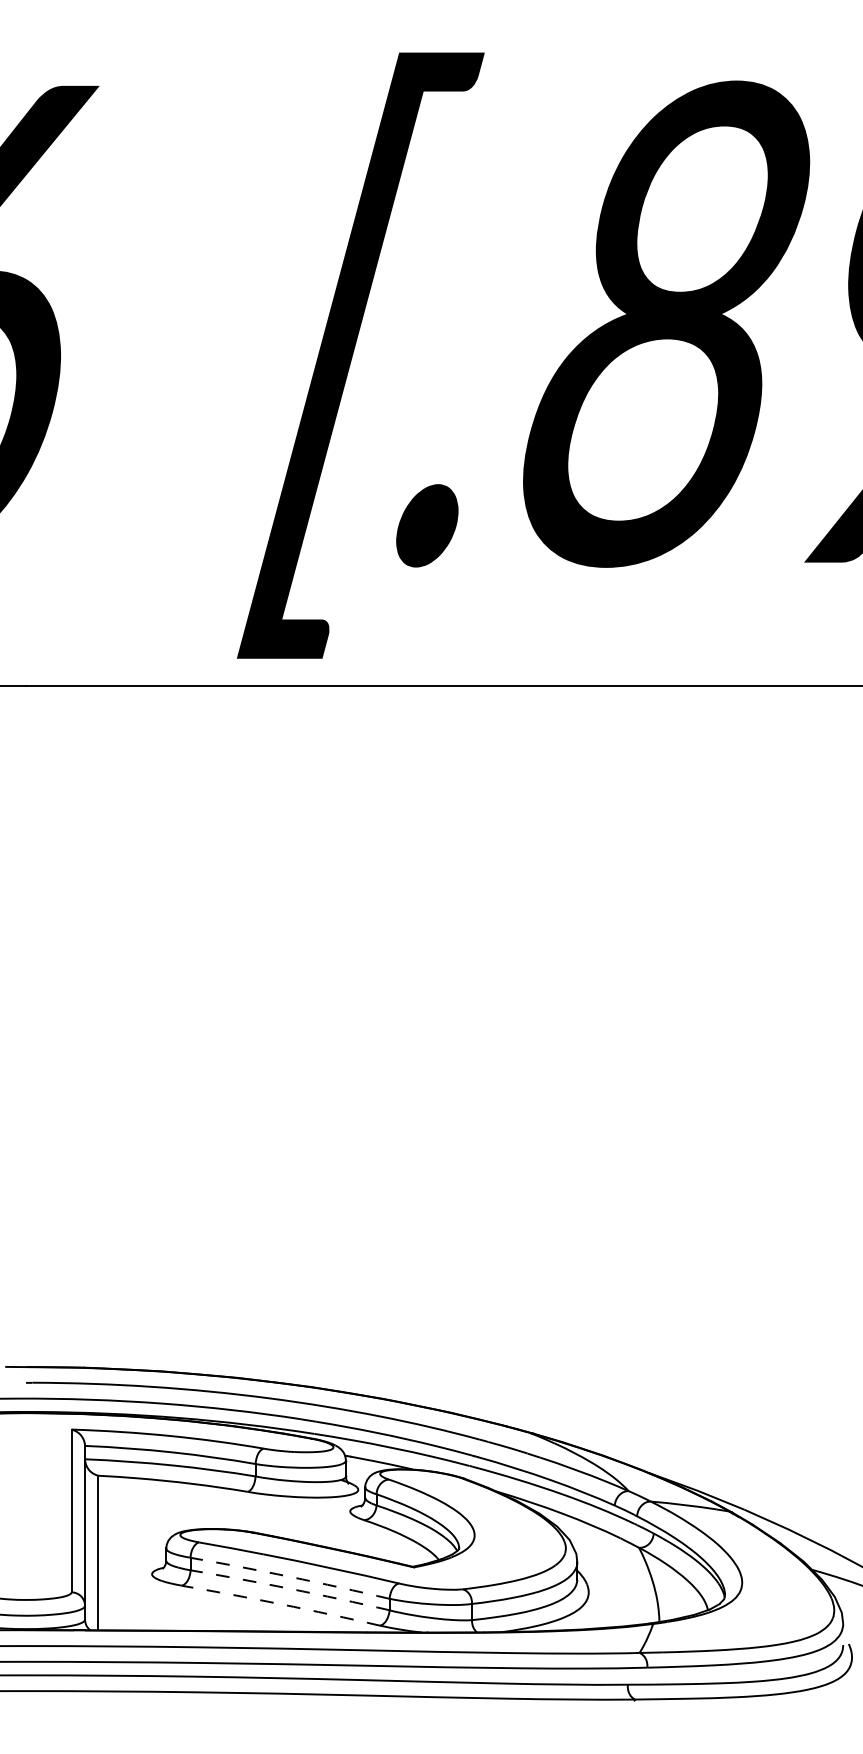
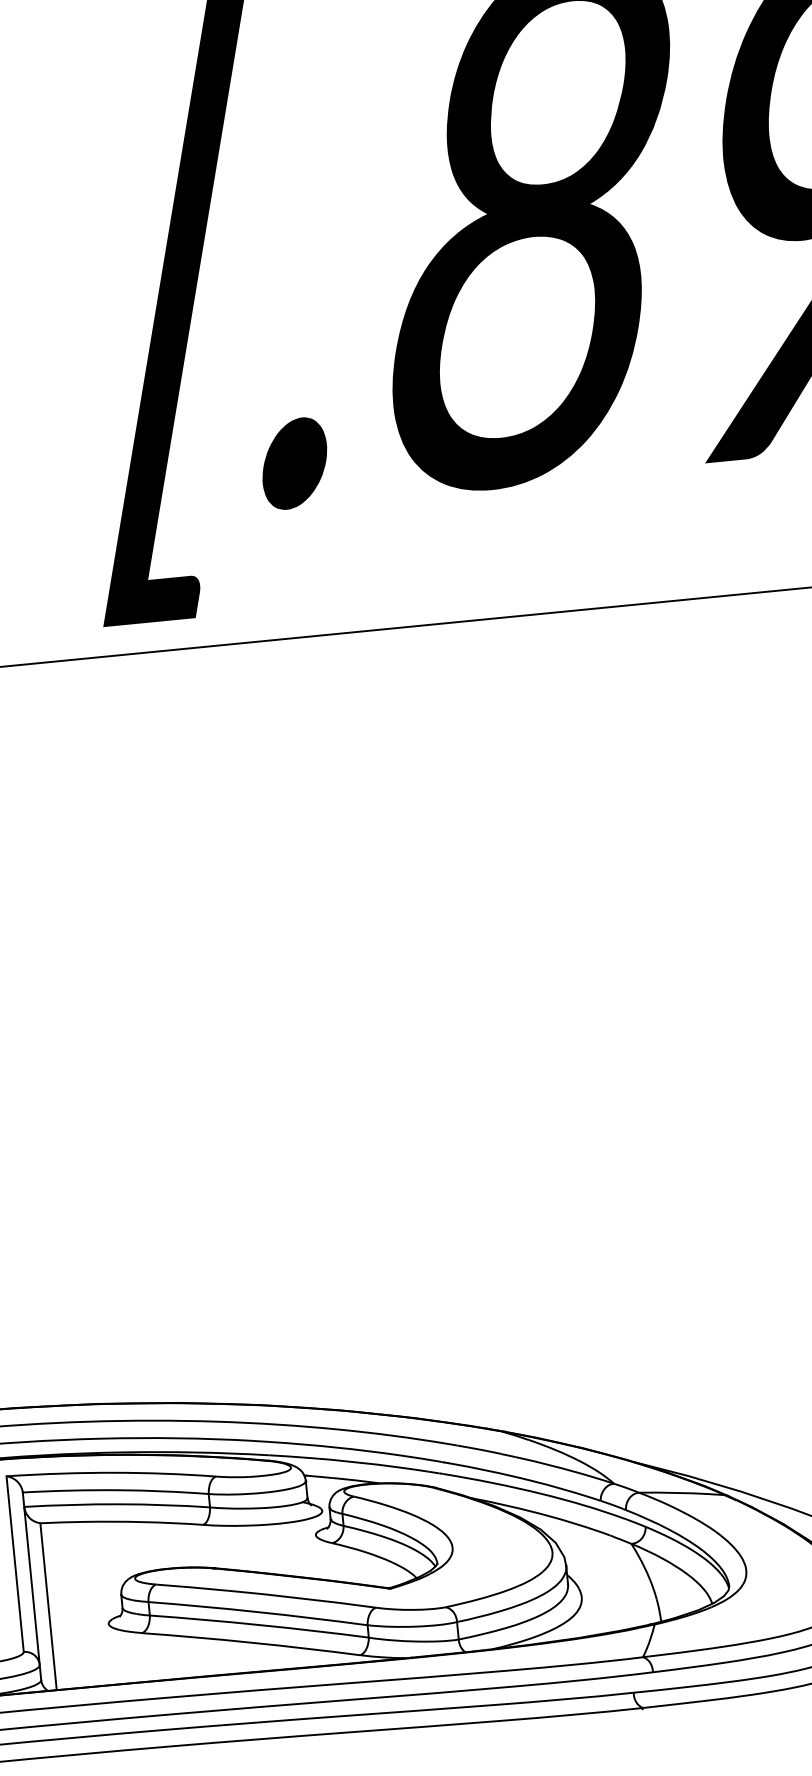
arc: (290, 1576) -> (258, 1611), dashed -> solid
arc: (290, 1588) -> (259, 1624), dashed -> solid
arc: (281, 1604) -> (251, 1642), dashed -> solid

